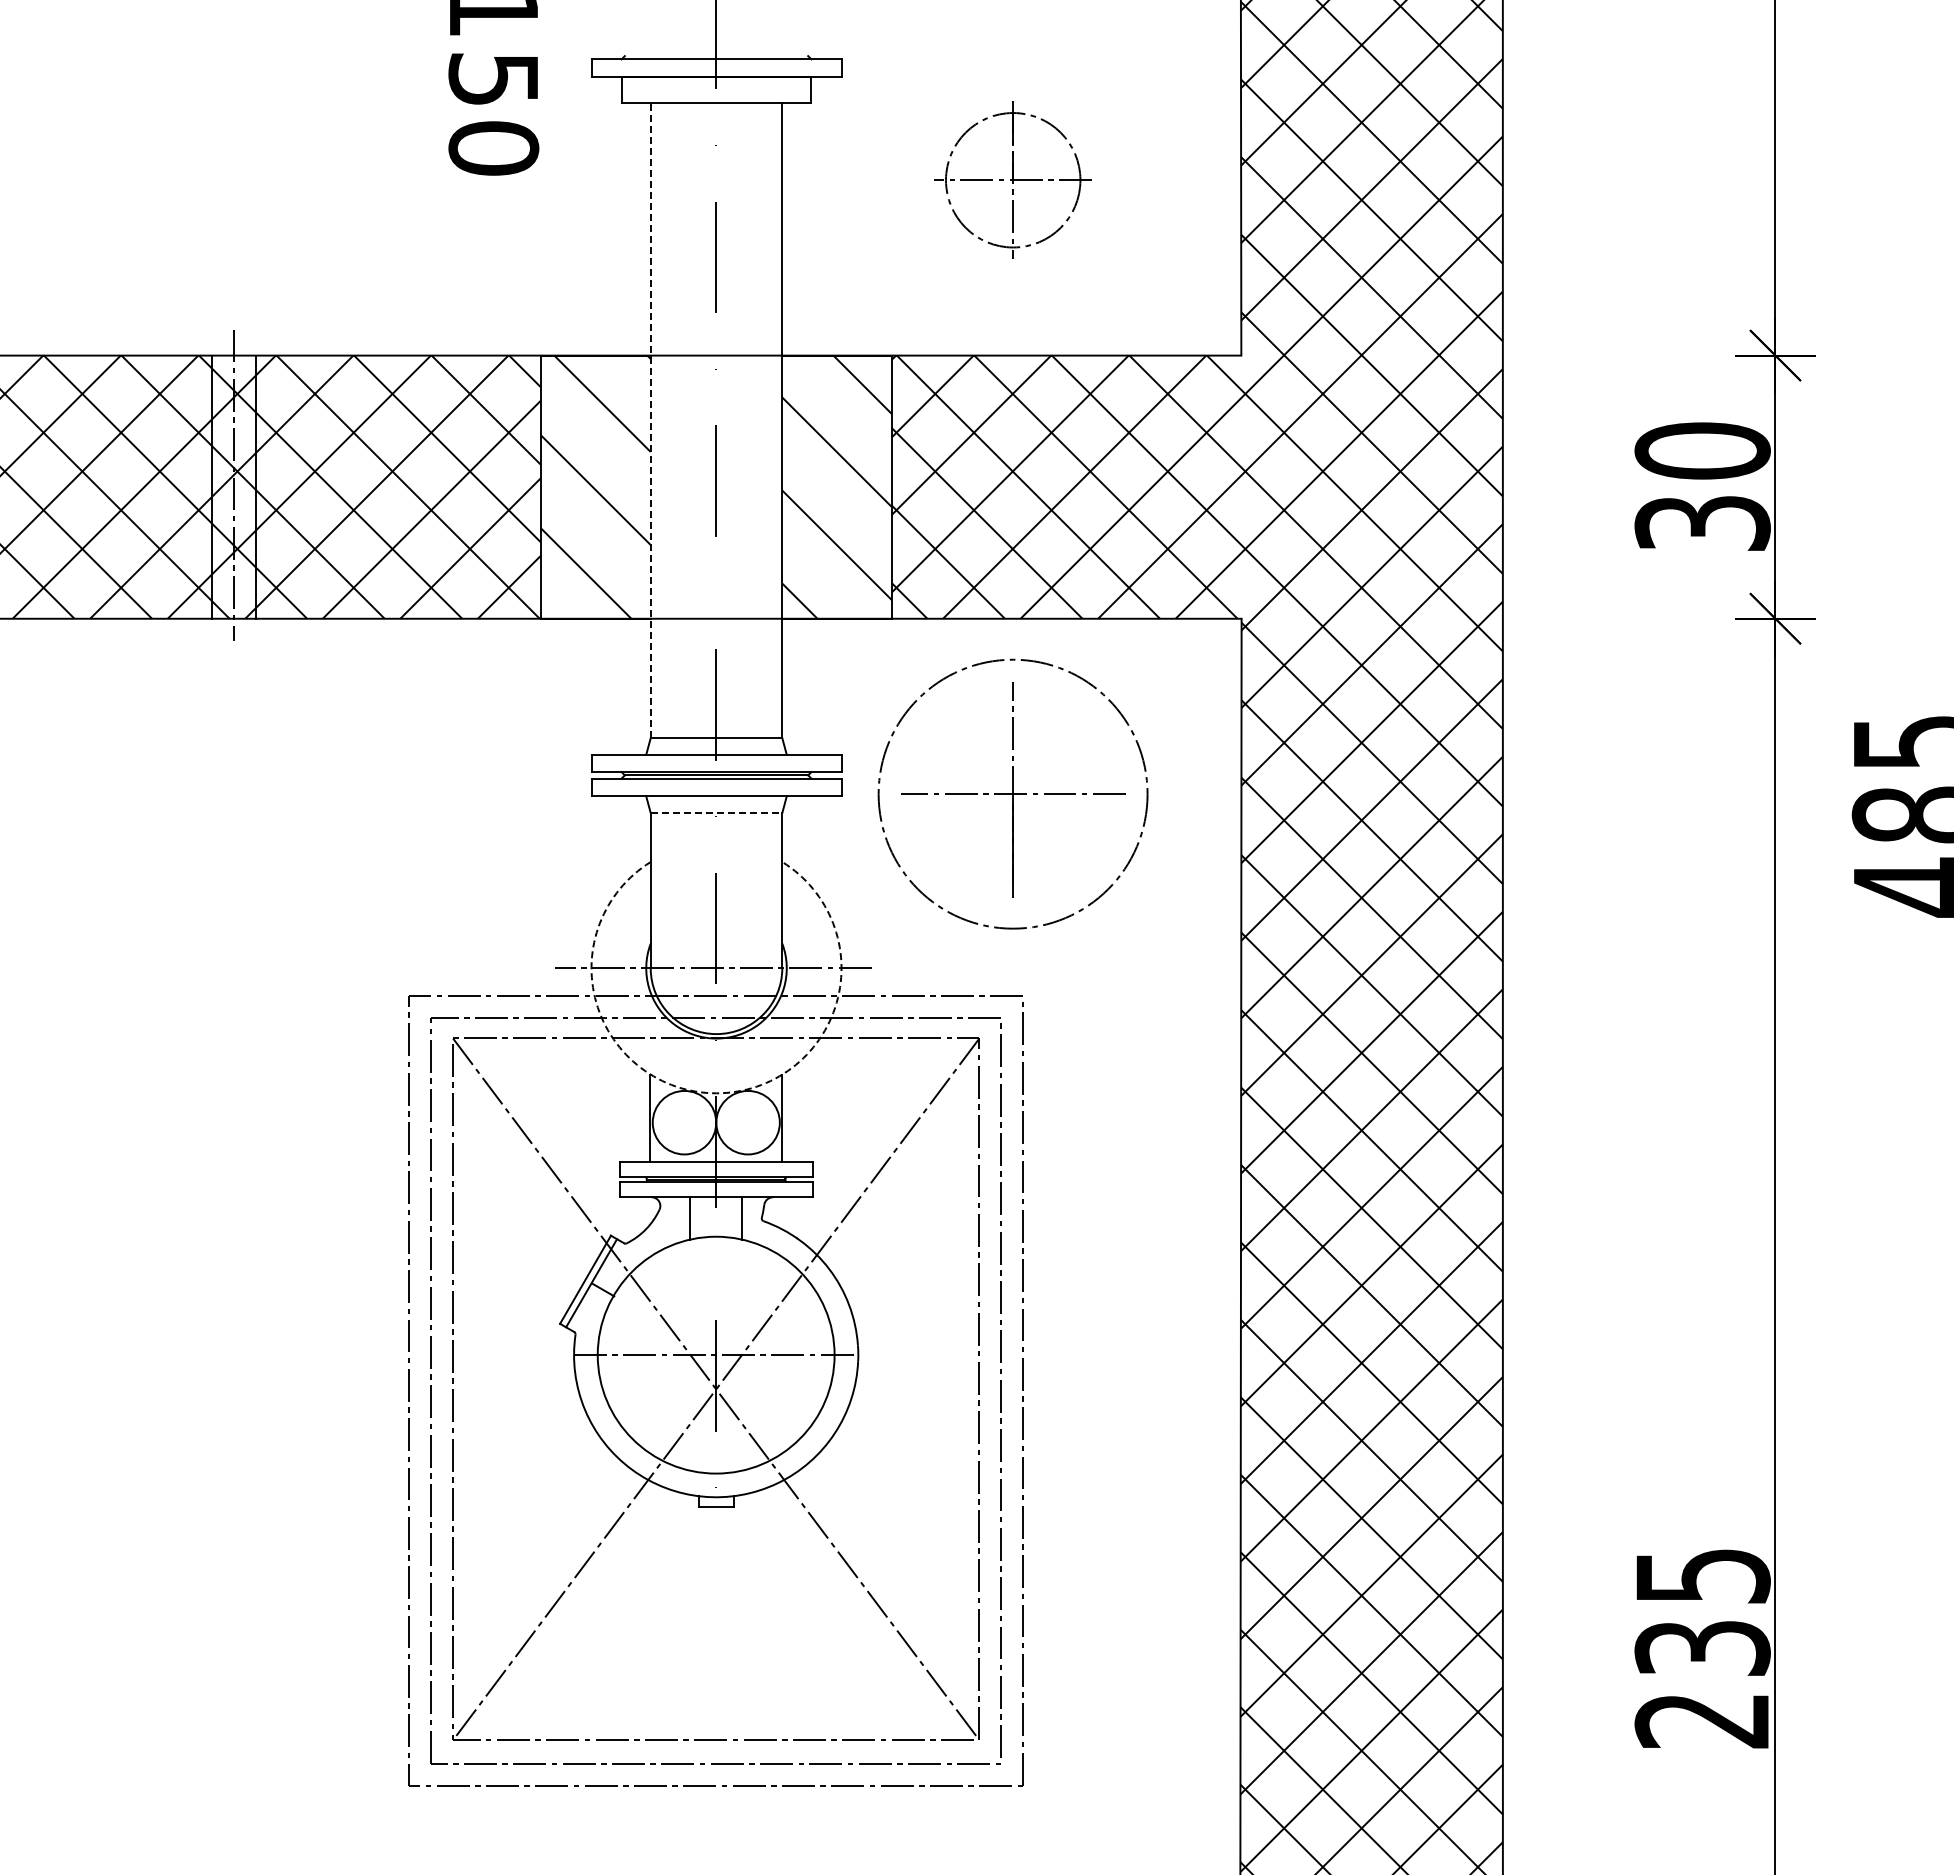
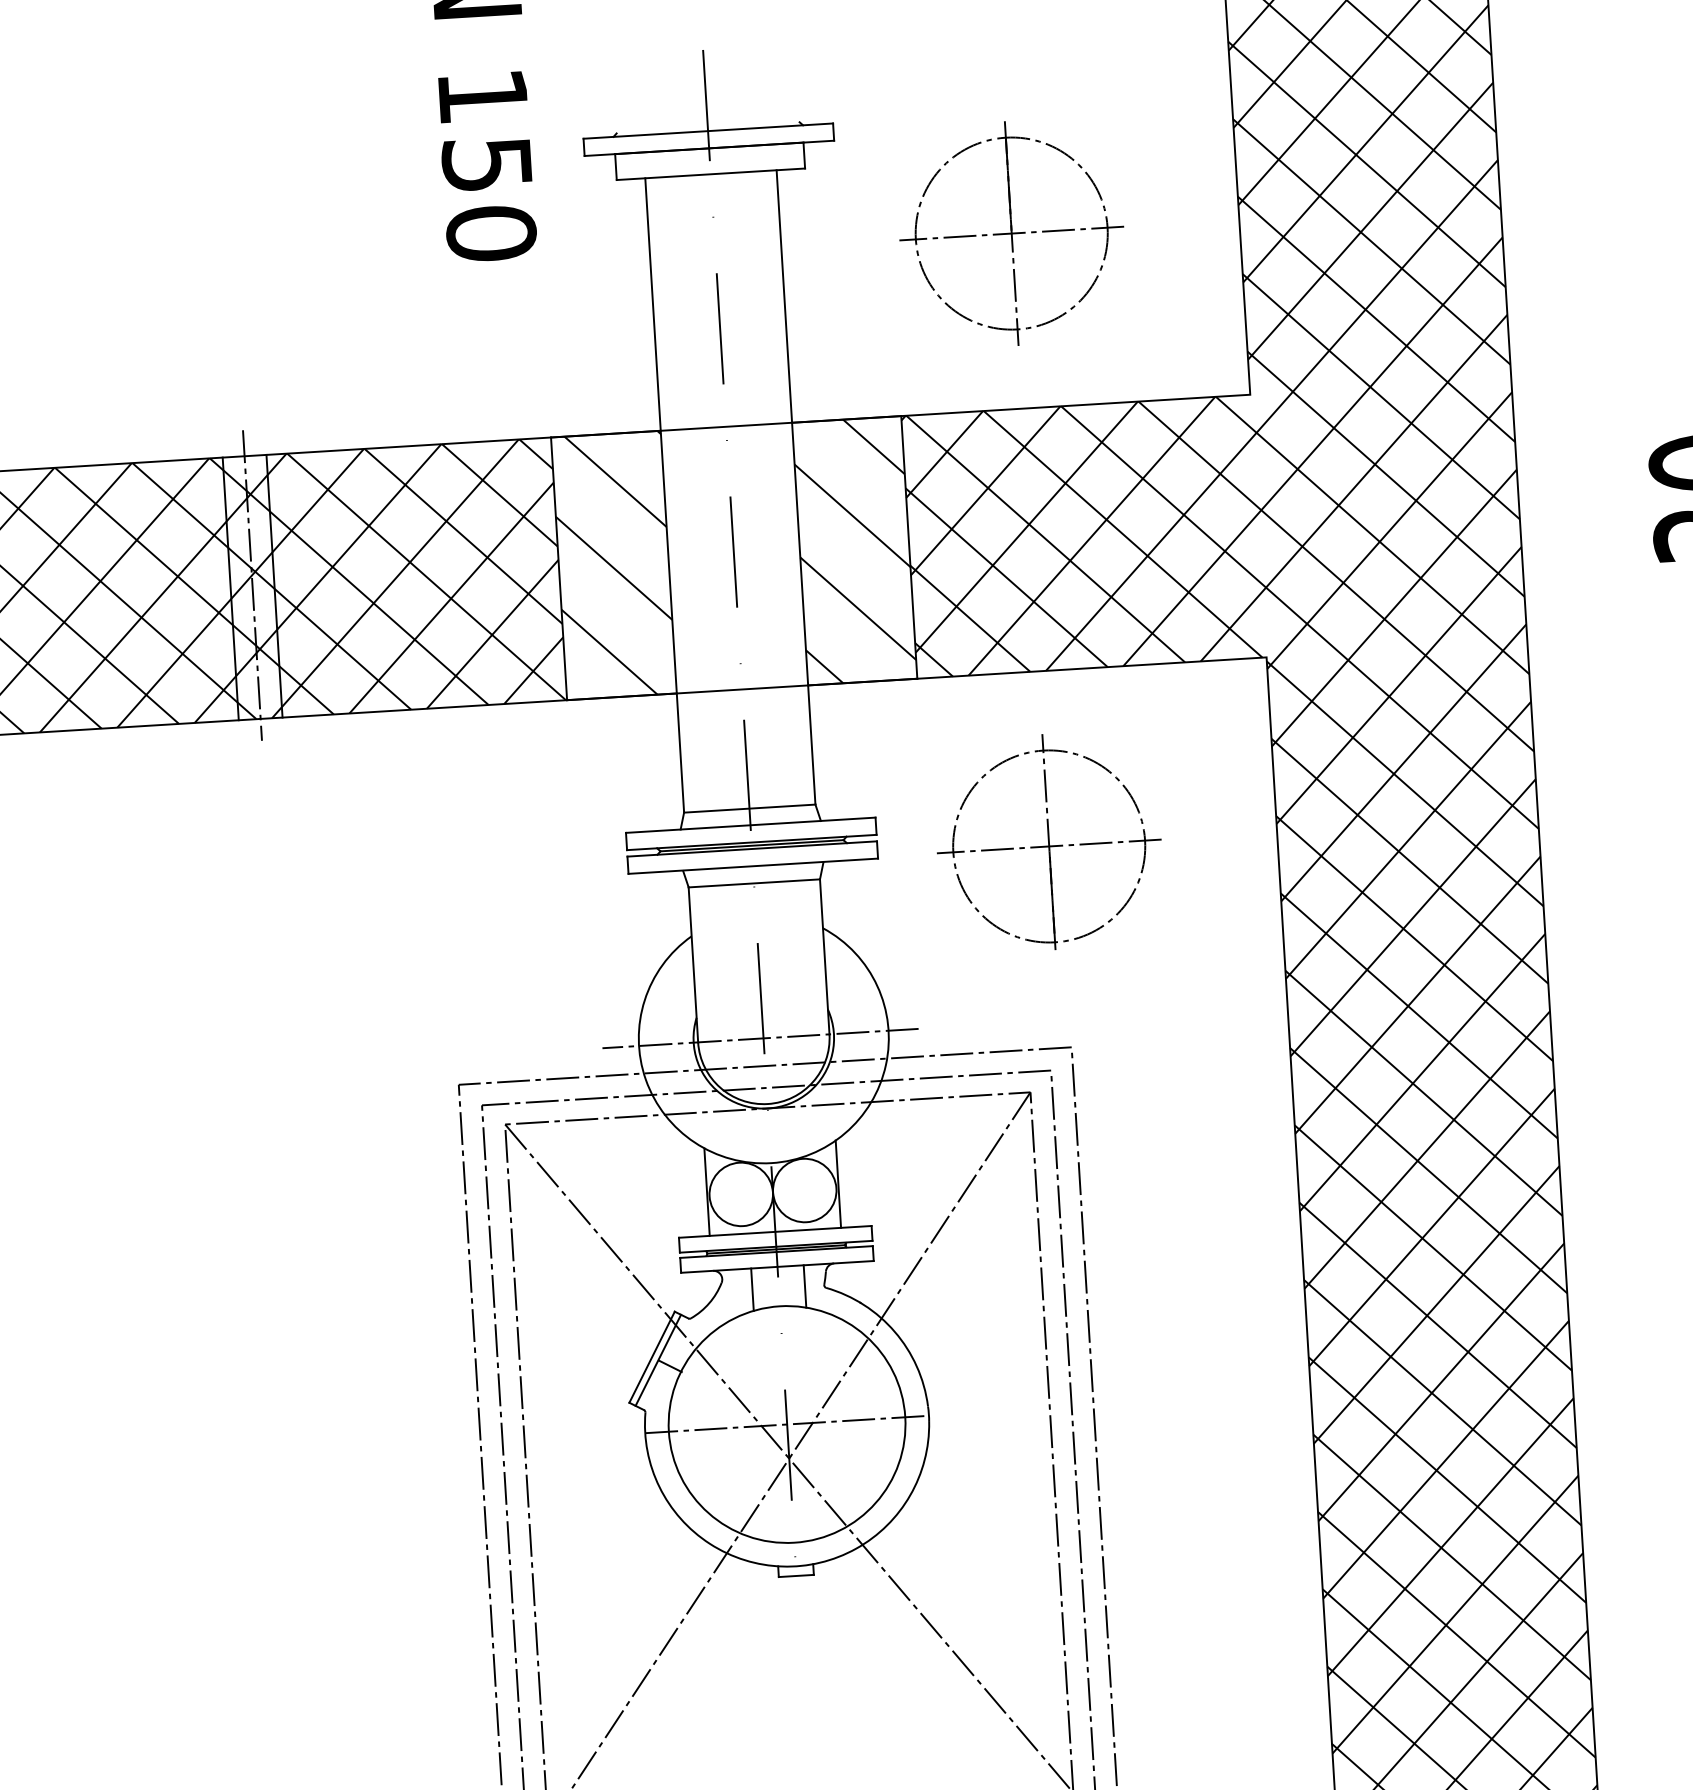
part: (1013, 180) -> (1012, 233), size x1.43
line: (650, 420) -> (664, 495), dashed -> solid
circle: (1013, 794) -> (1049, 846), size x0.71
line: (716, 813) -> (754, 883), dashed -> solid
arc: (716, 1093) -> (771, 1163), dashed -> solid

